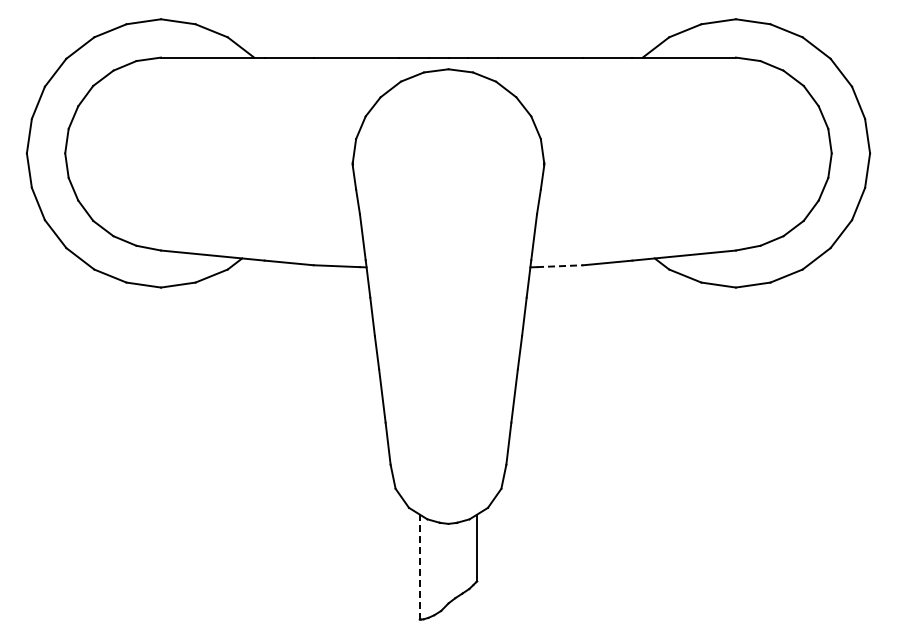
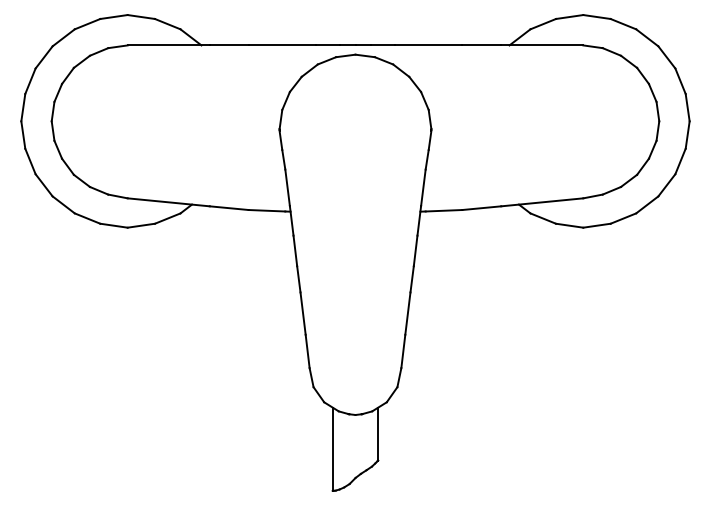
line: (560, 266) -> (444, 210), dashed -> solid
line: (419, 567) -> (332, 449), dashed -> solid

